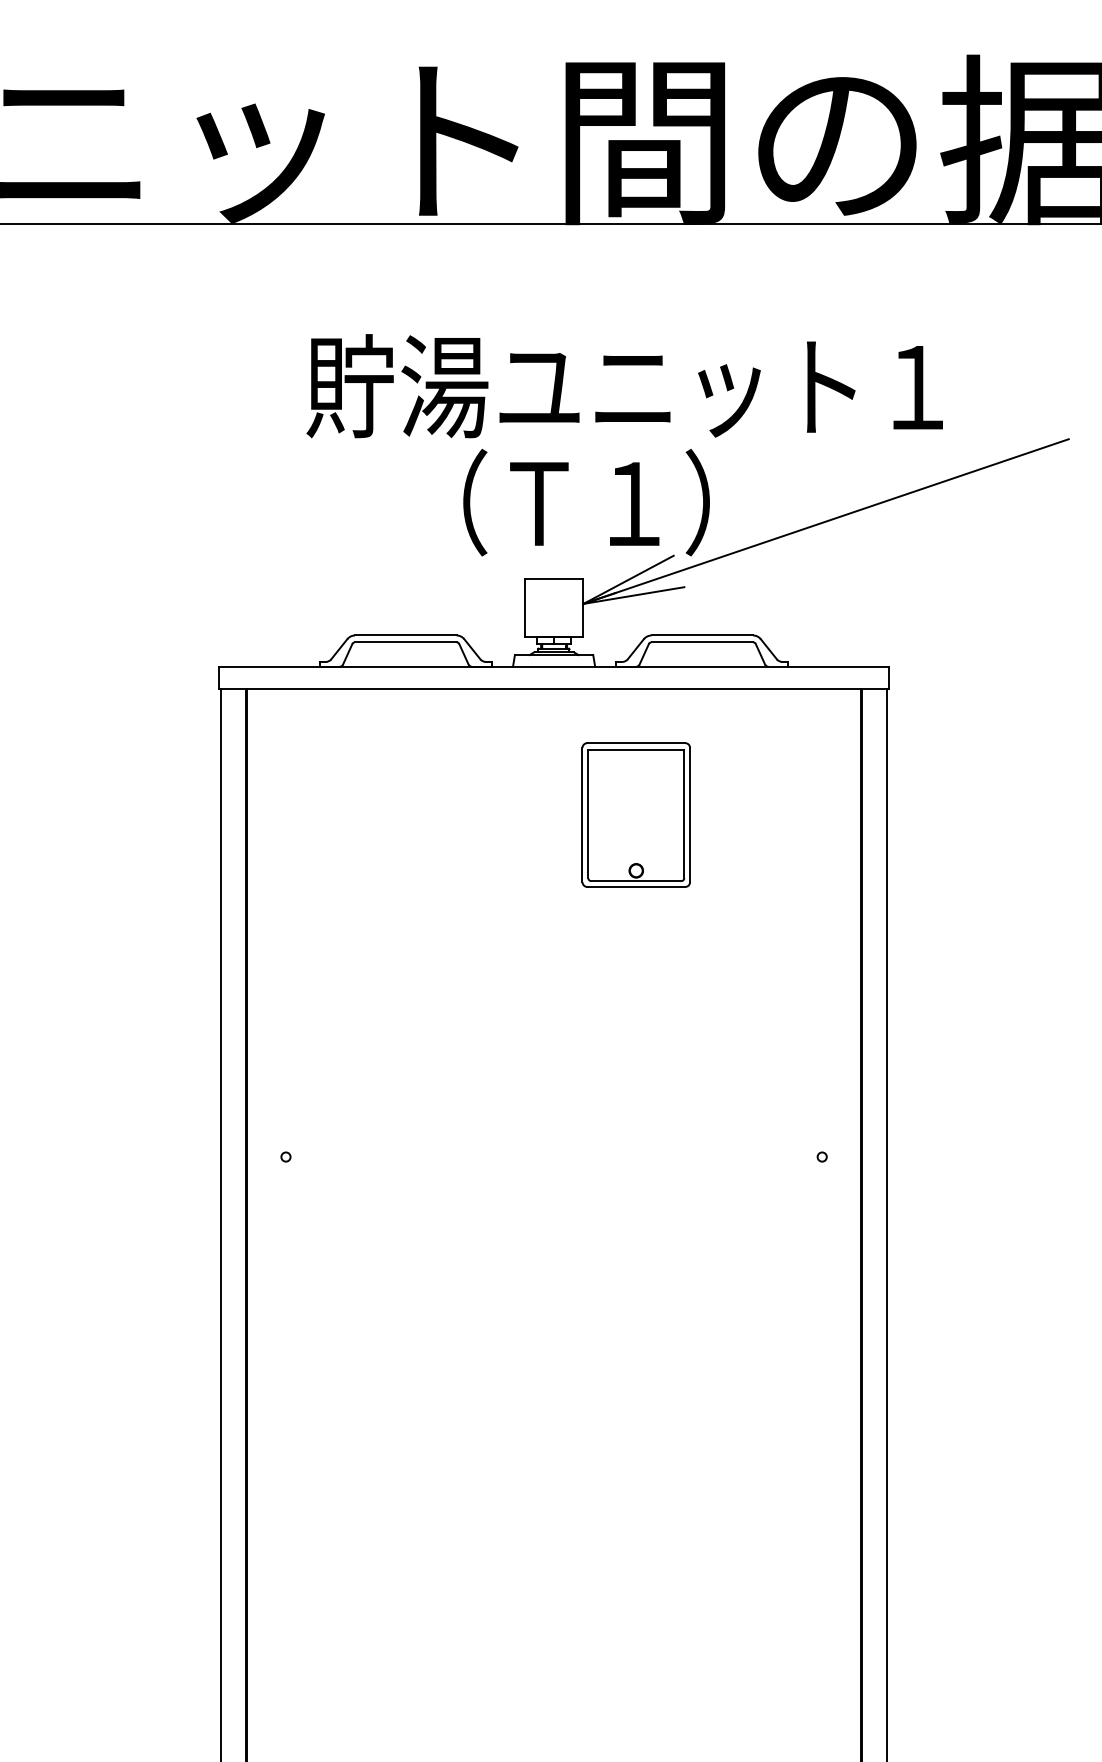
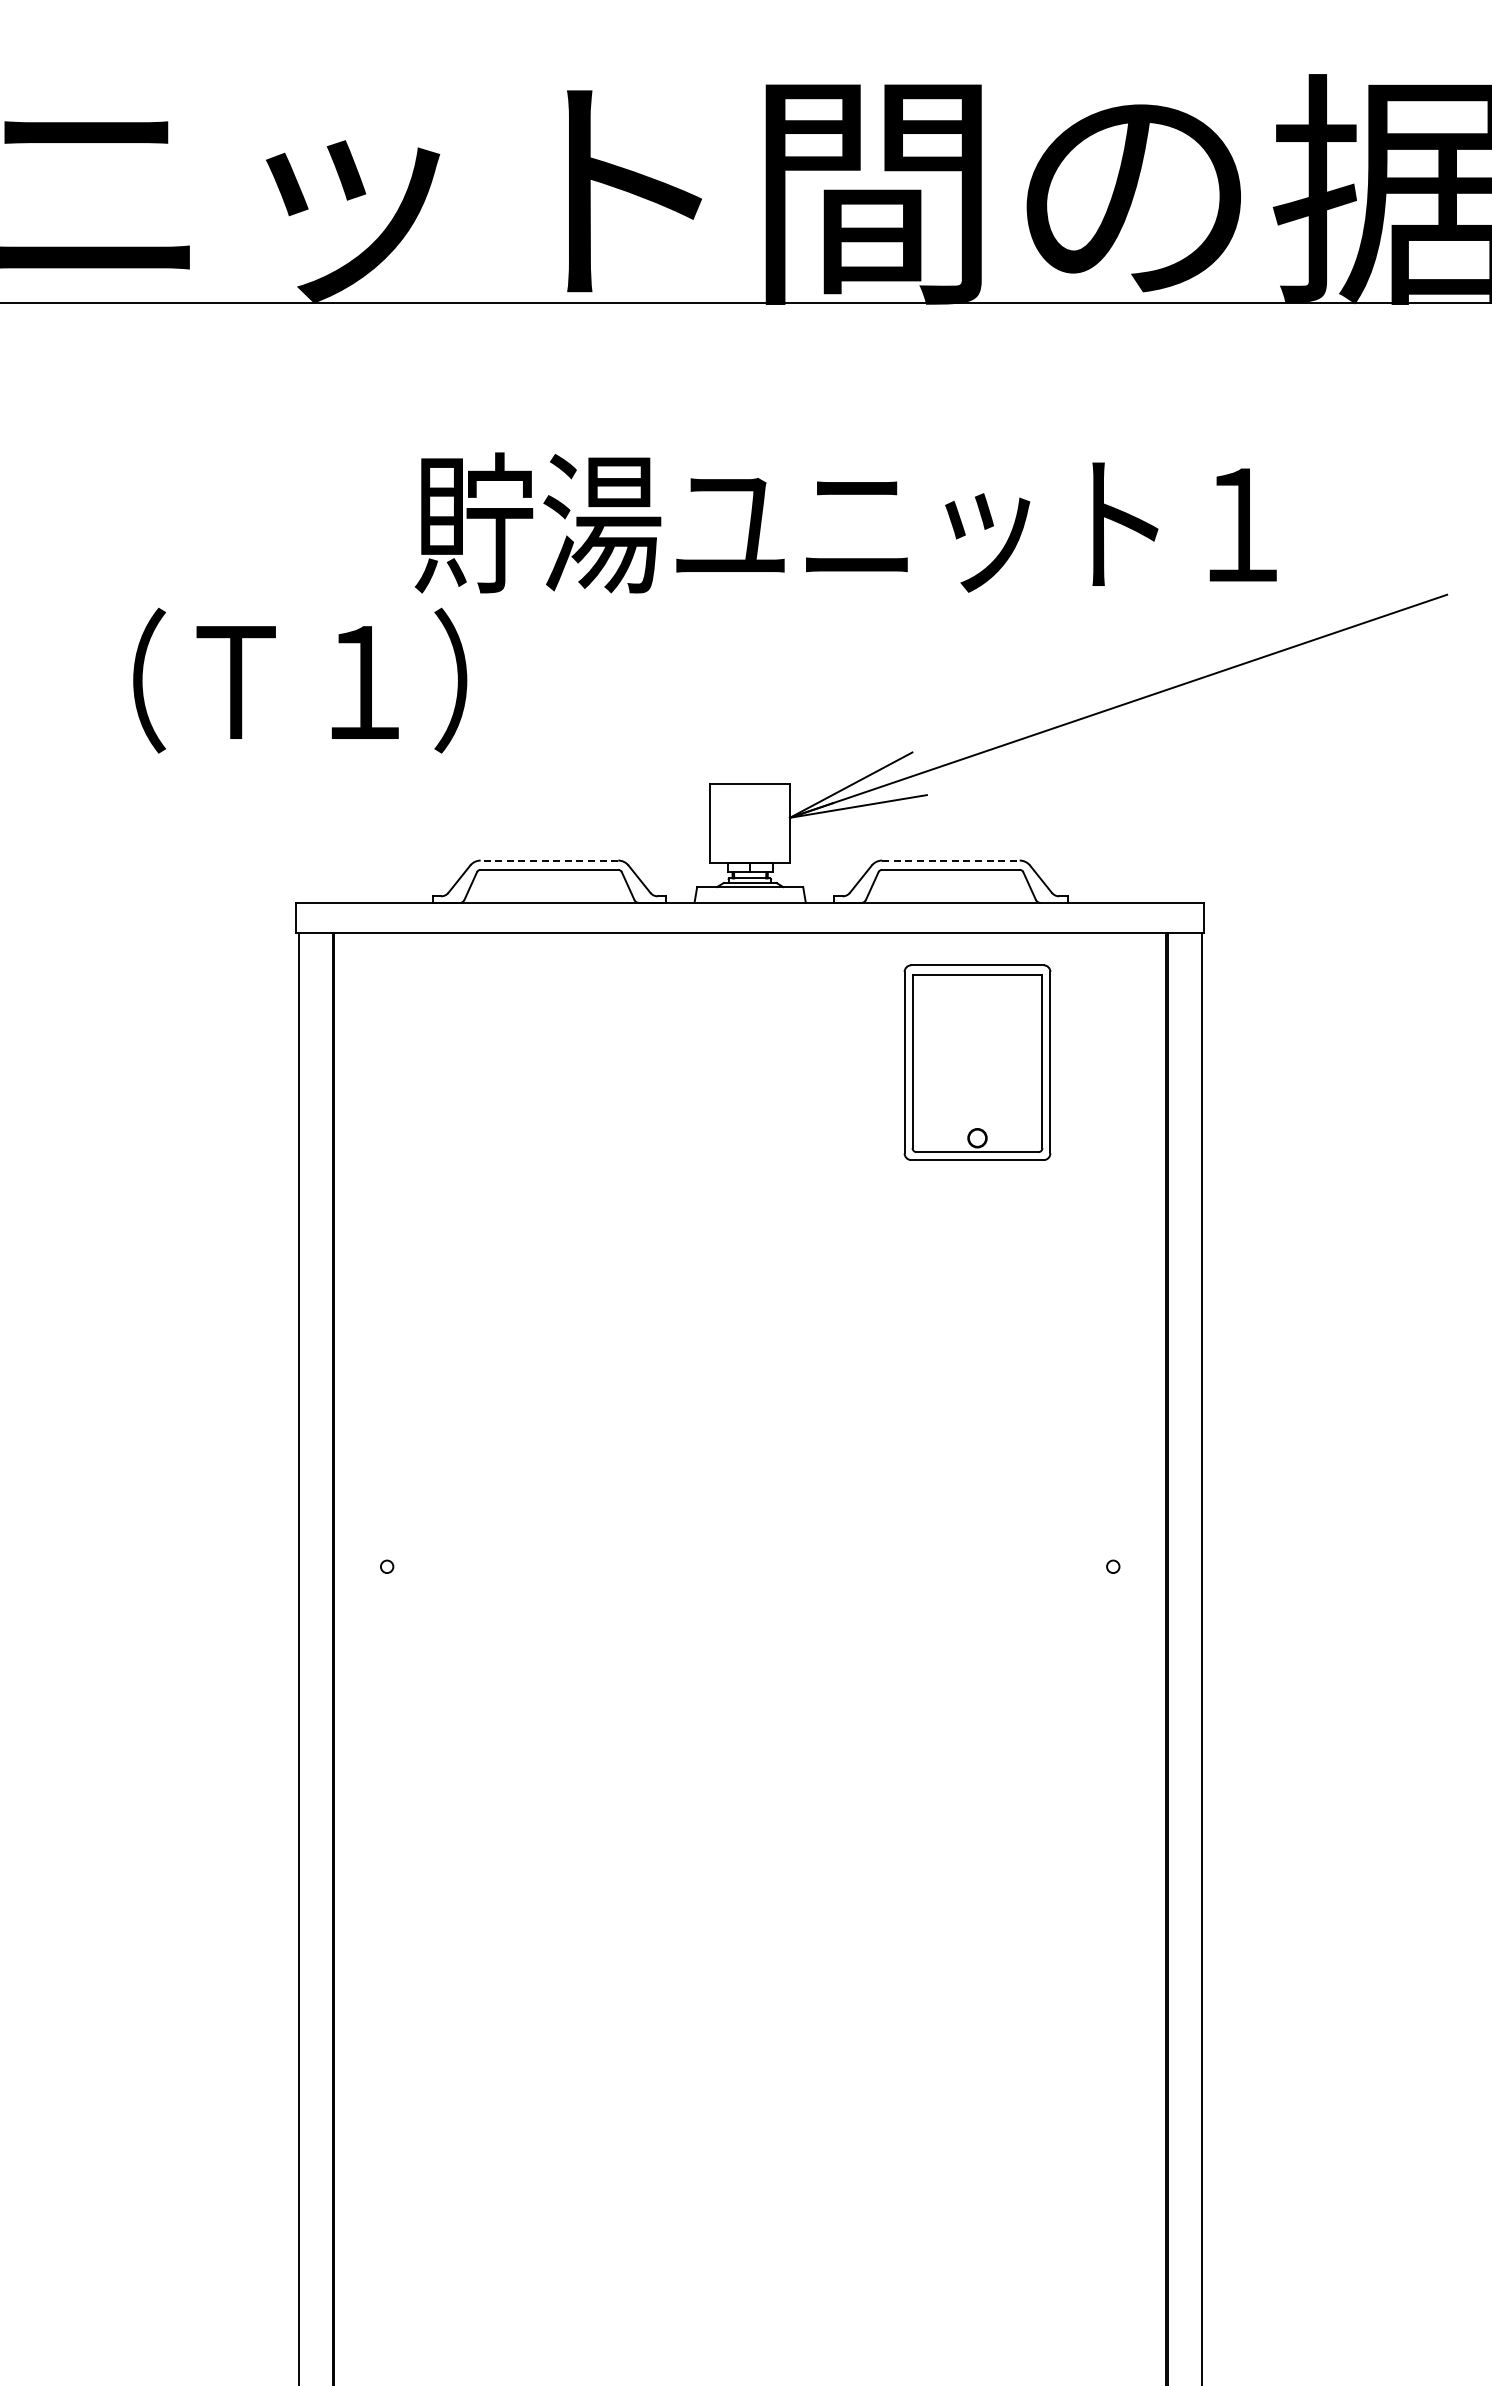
text: (586, 502) -> (300, 680), moved
line: (405, 635) -> (549, 860), solid -> dashed
line: (702, 635) -> (950, 860), solid -> dashed
part: (636, 814) -> (977, 1062), moved

